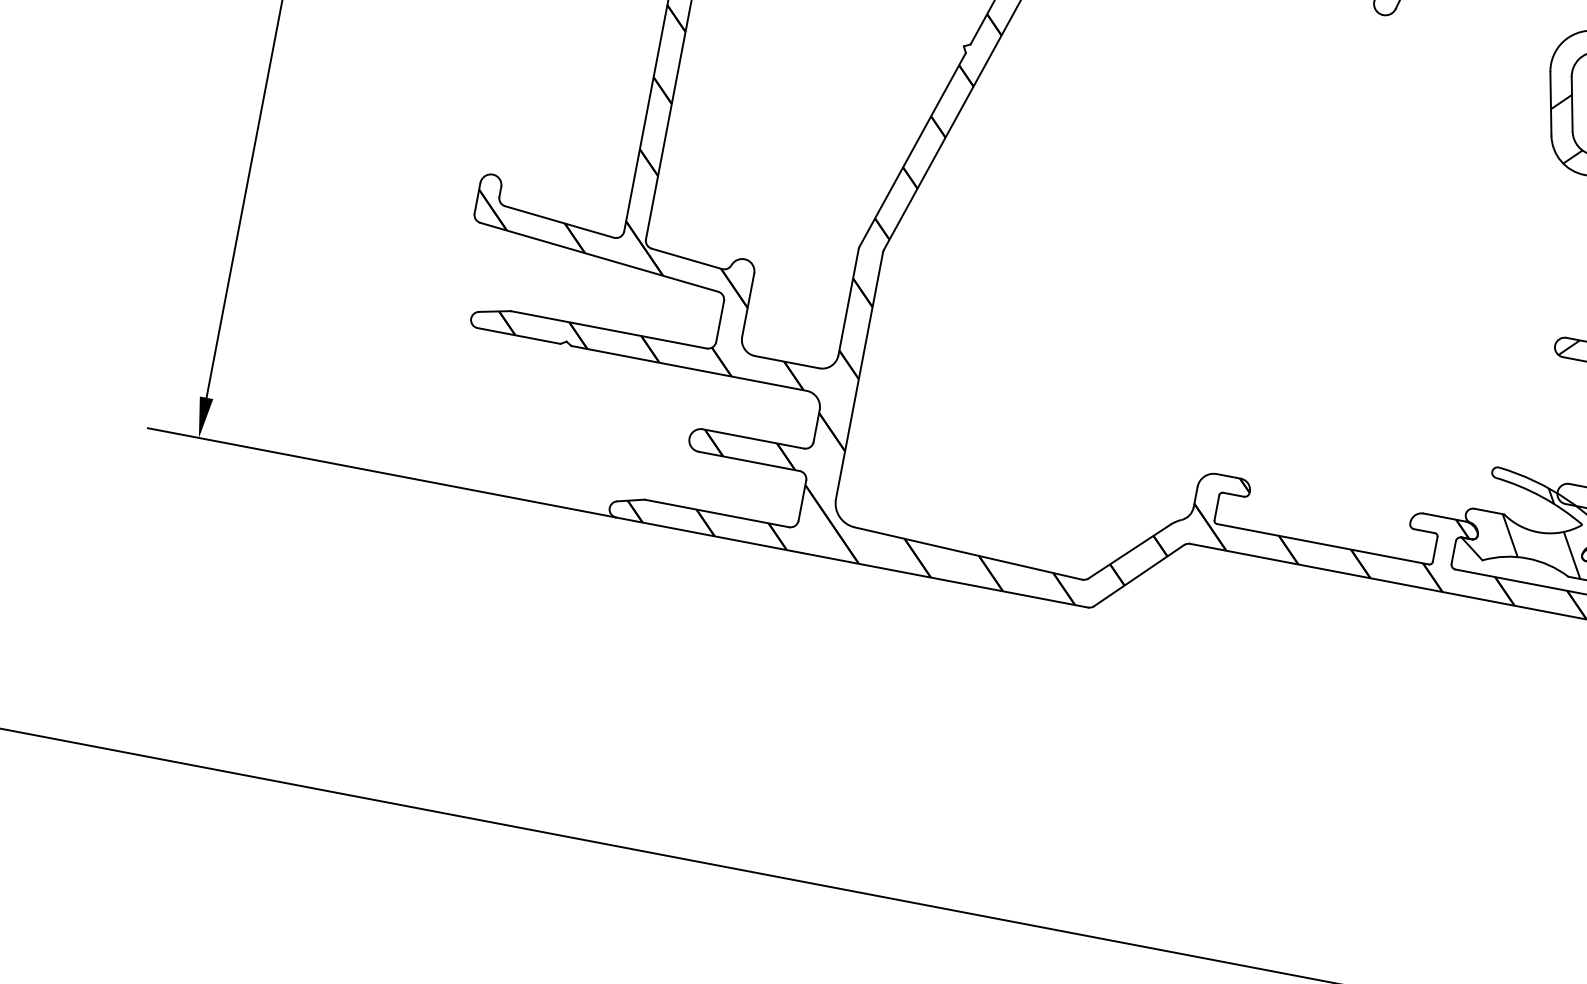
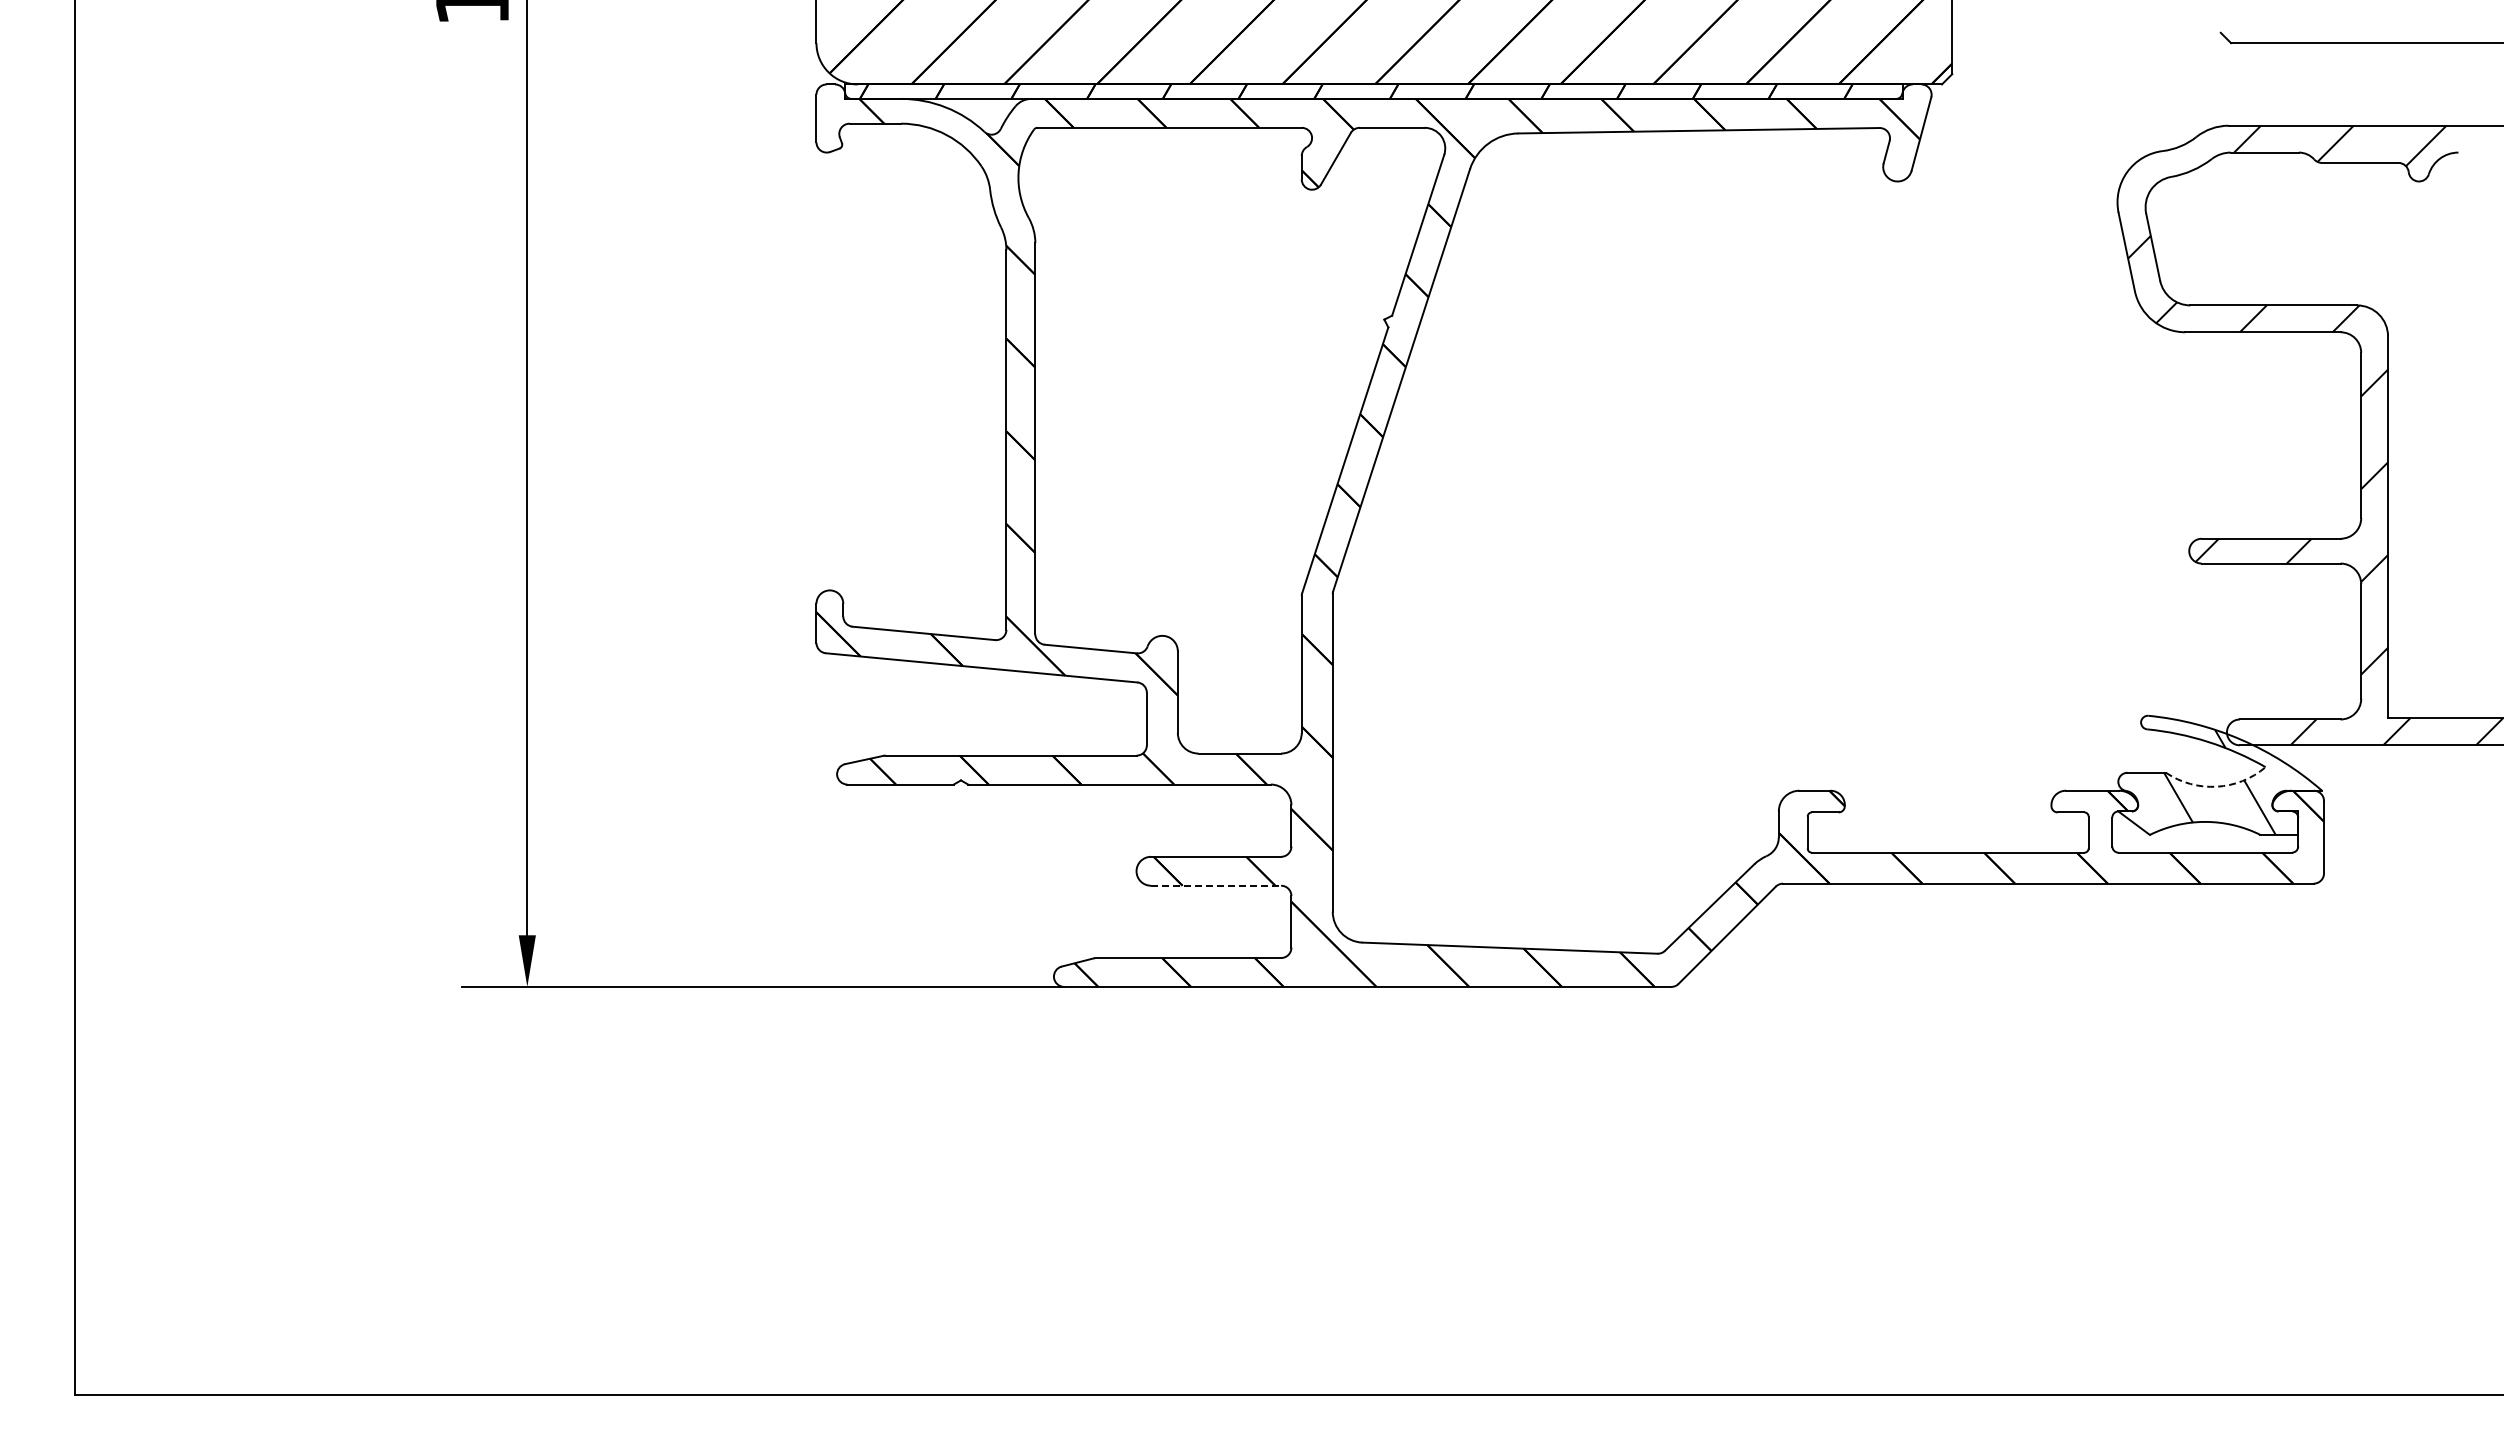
line: (749, 461) -> (1216, 885), solid -> dashed
arc: (1541, 532) -> (2216, 786), solid -> dashed

